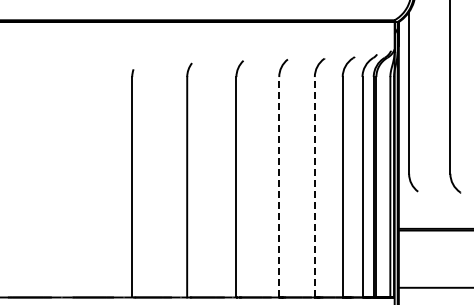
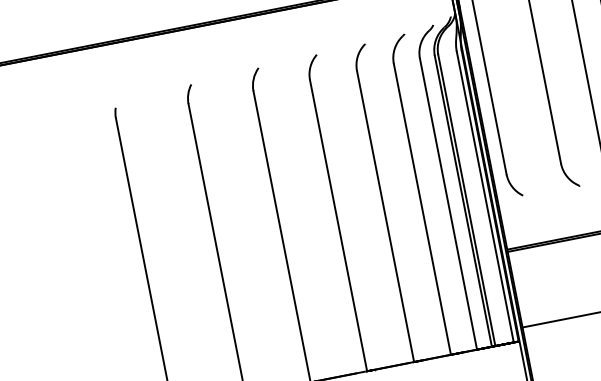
line: (279, 186) -> (338, 224), dashed -> solid
line: (314, 186) -> (384, 215), dashed -> solid

